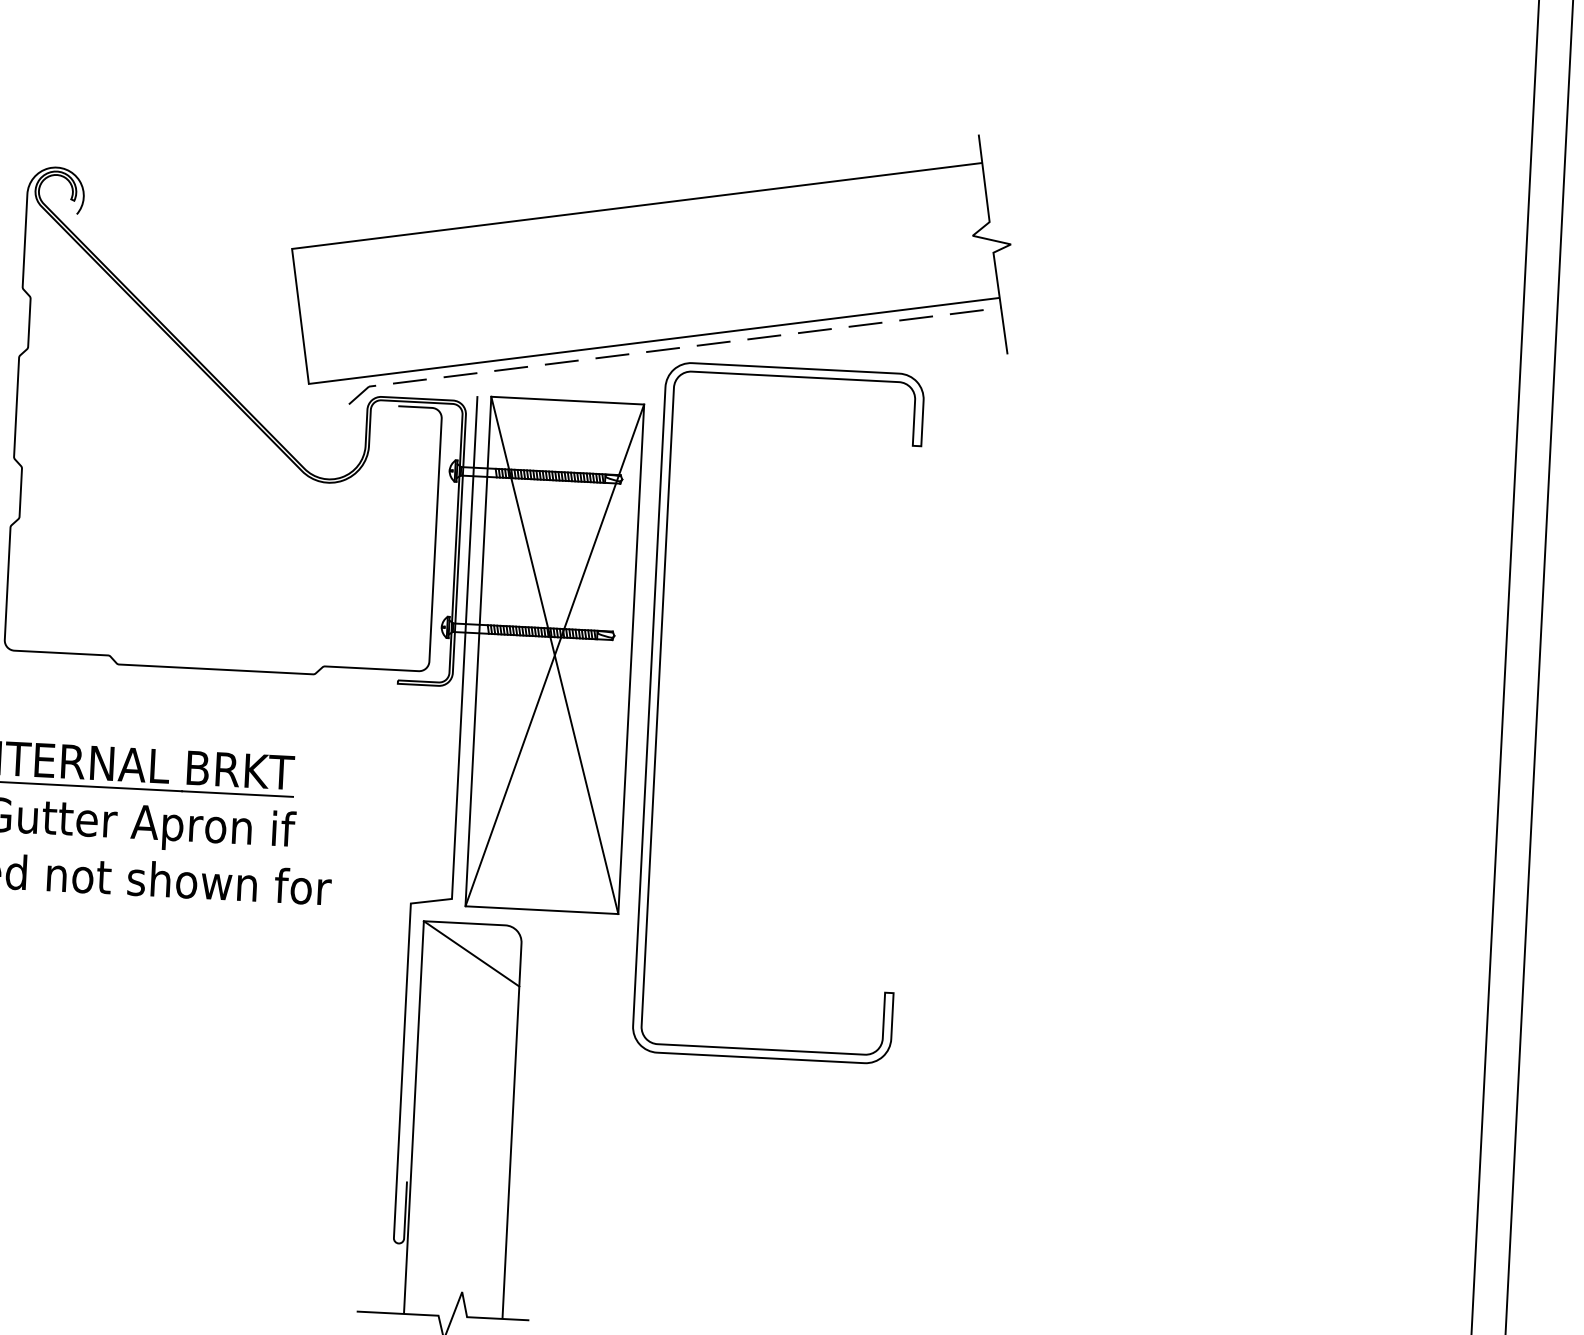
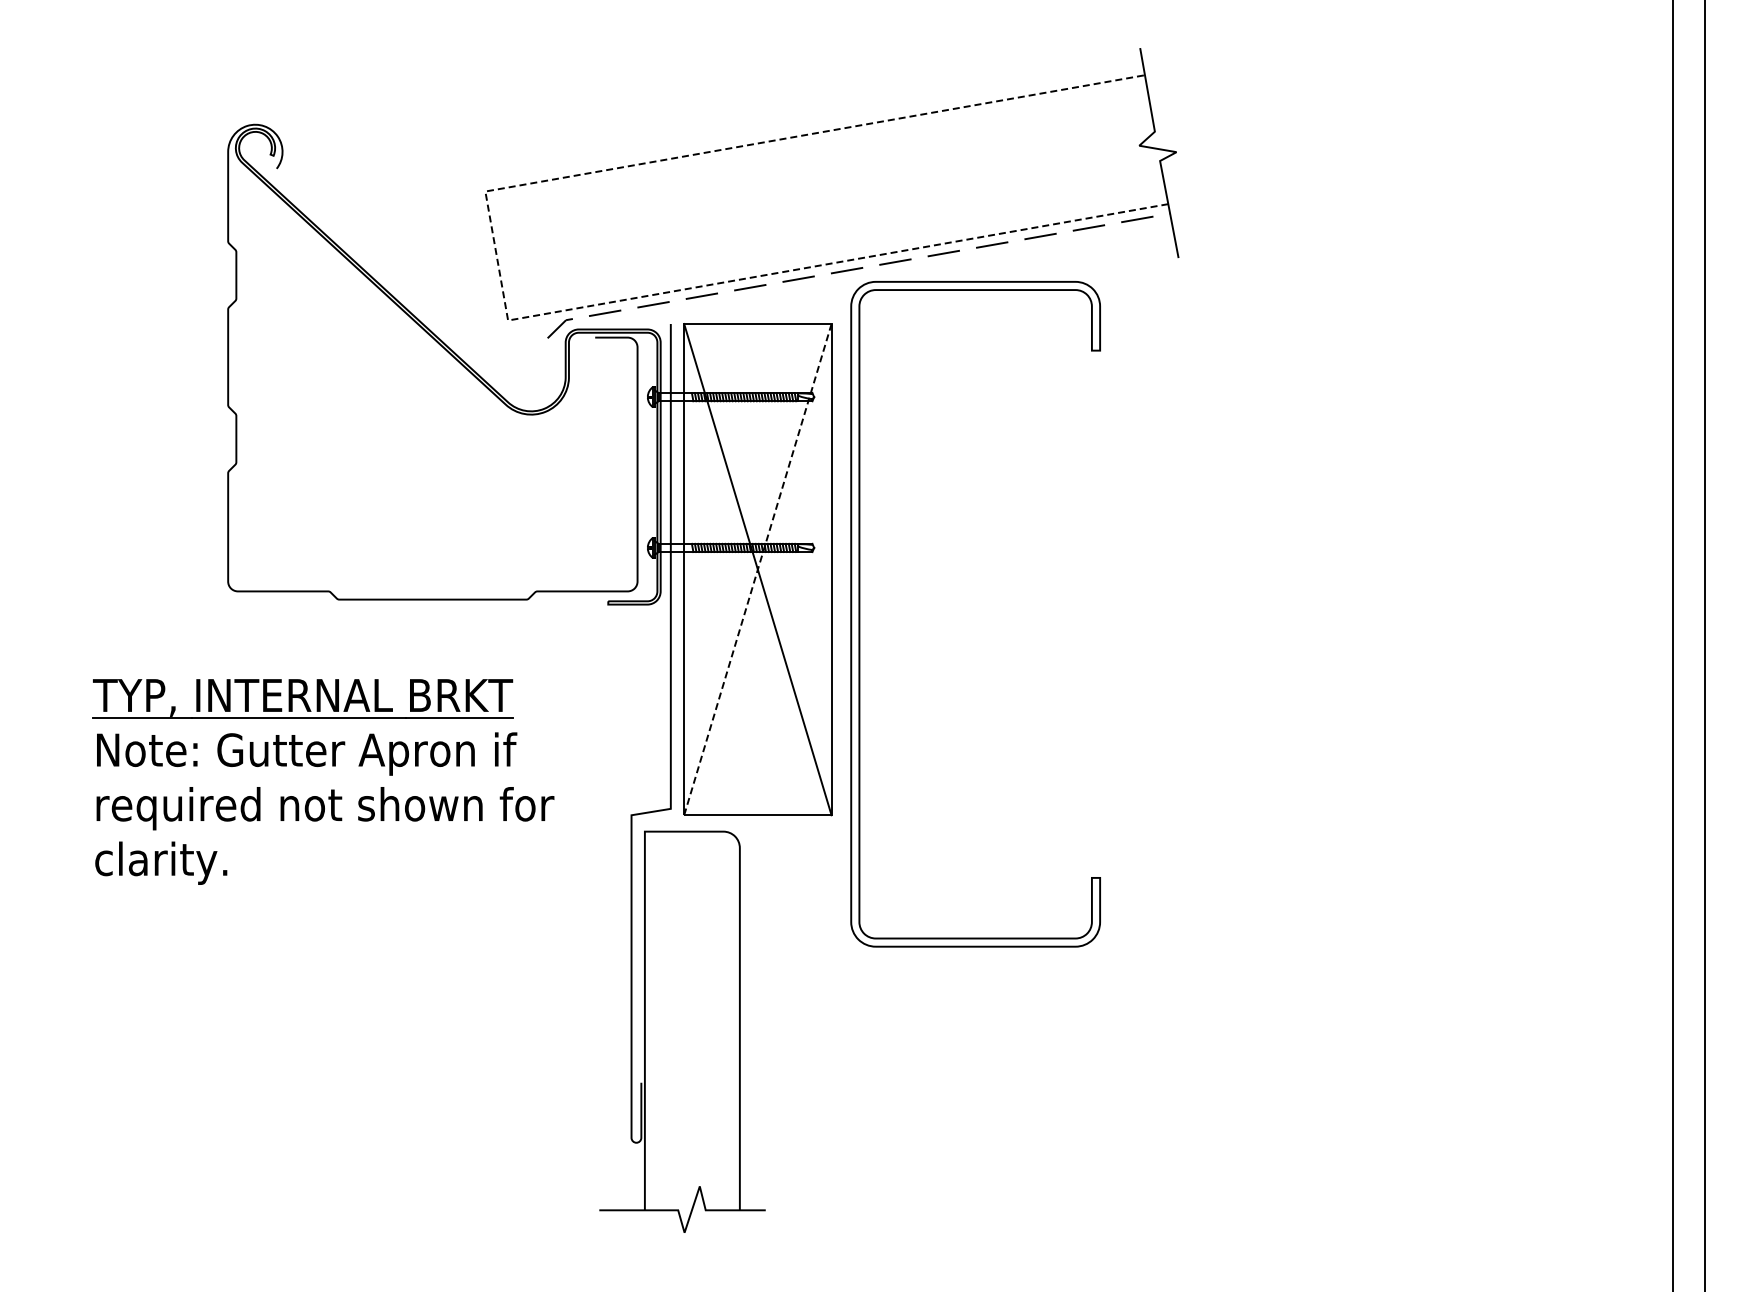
line: (300, 316) -> (496, 256), solid -> dashed
line: (555, 655) -> (758, 569), solid -> dashed
line: (470, 953) -> (691, 860), removed

